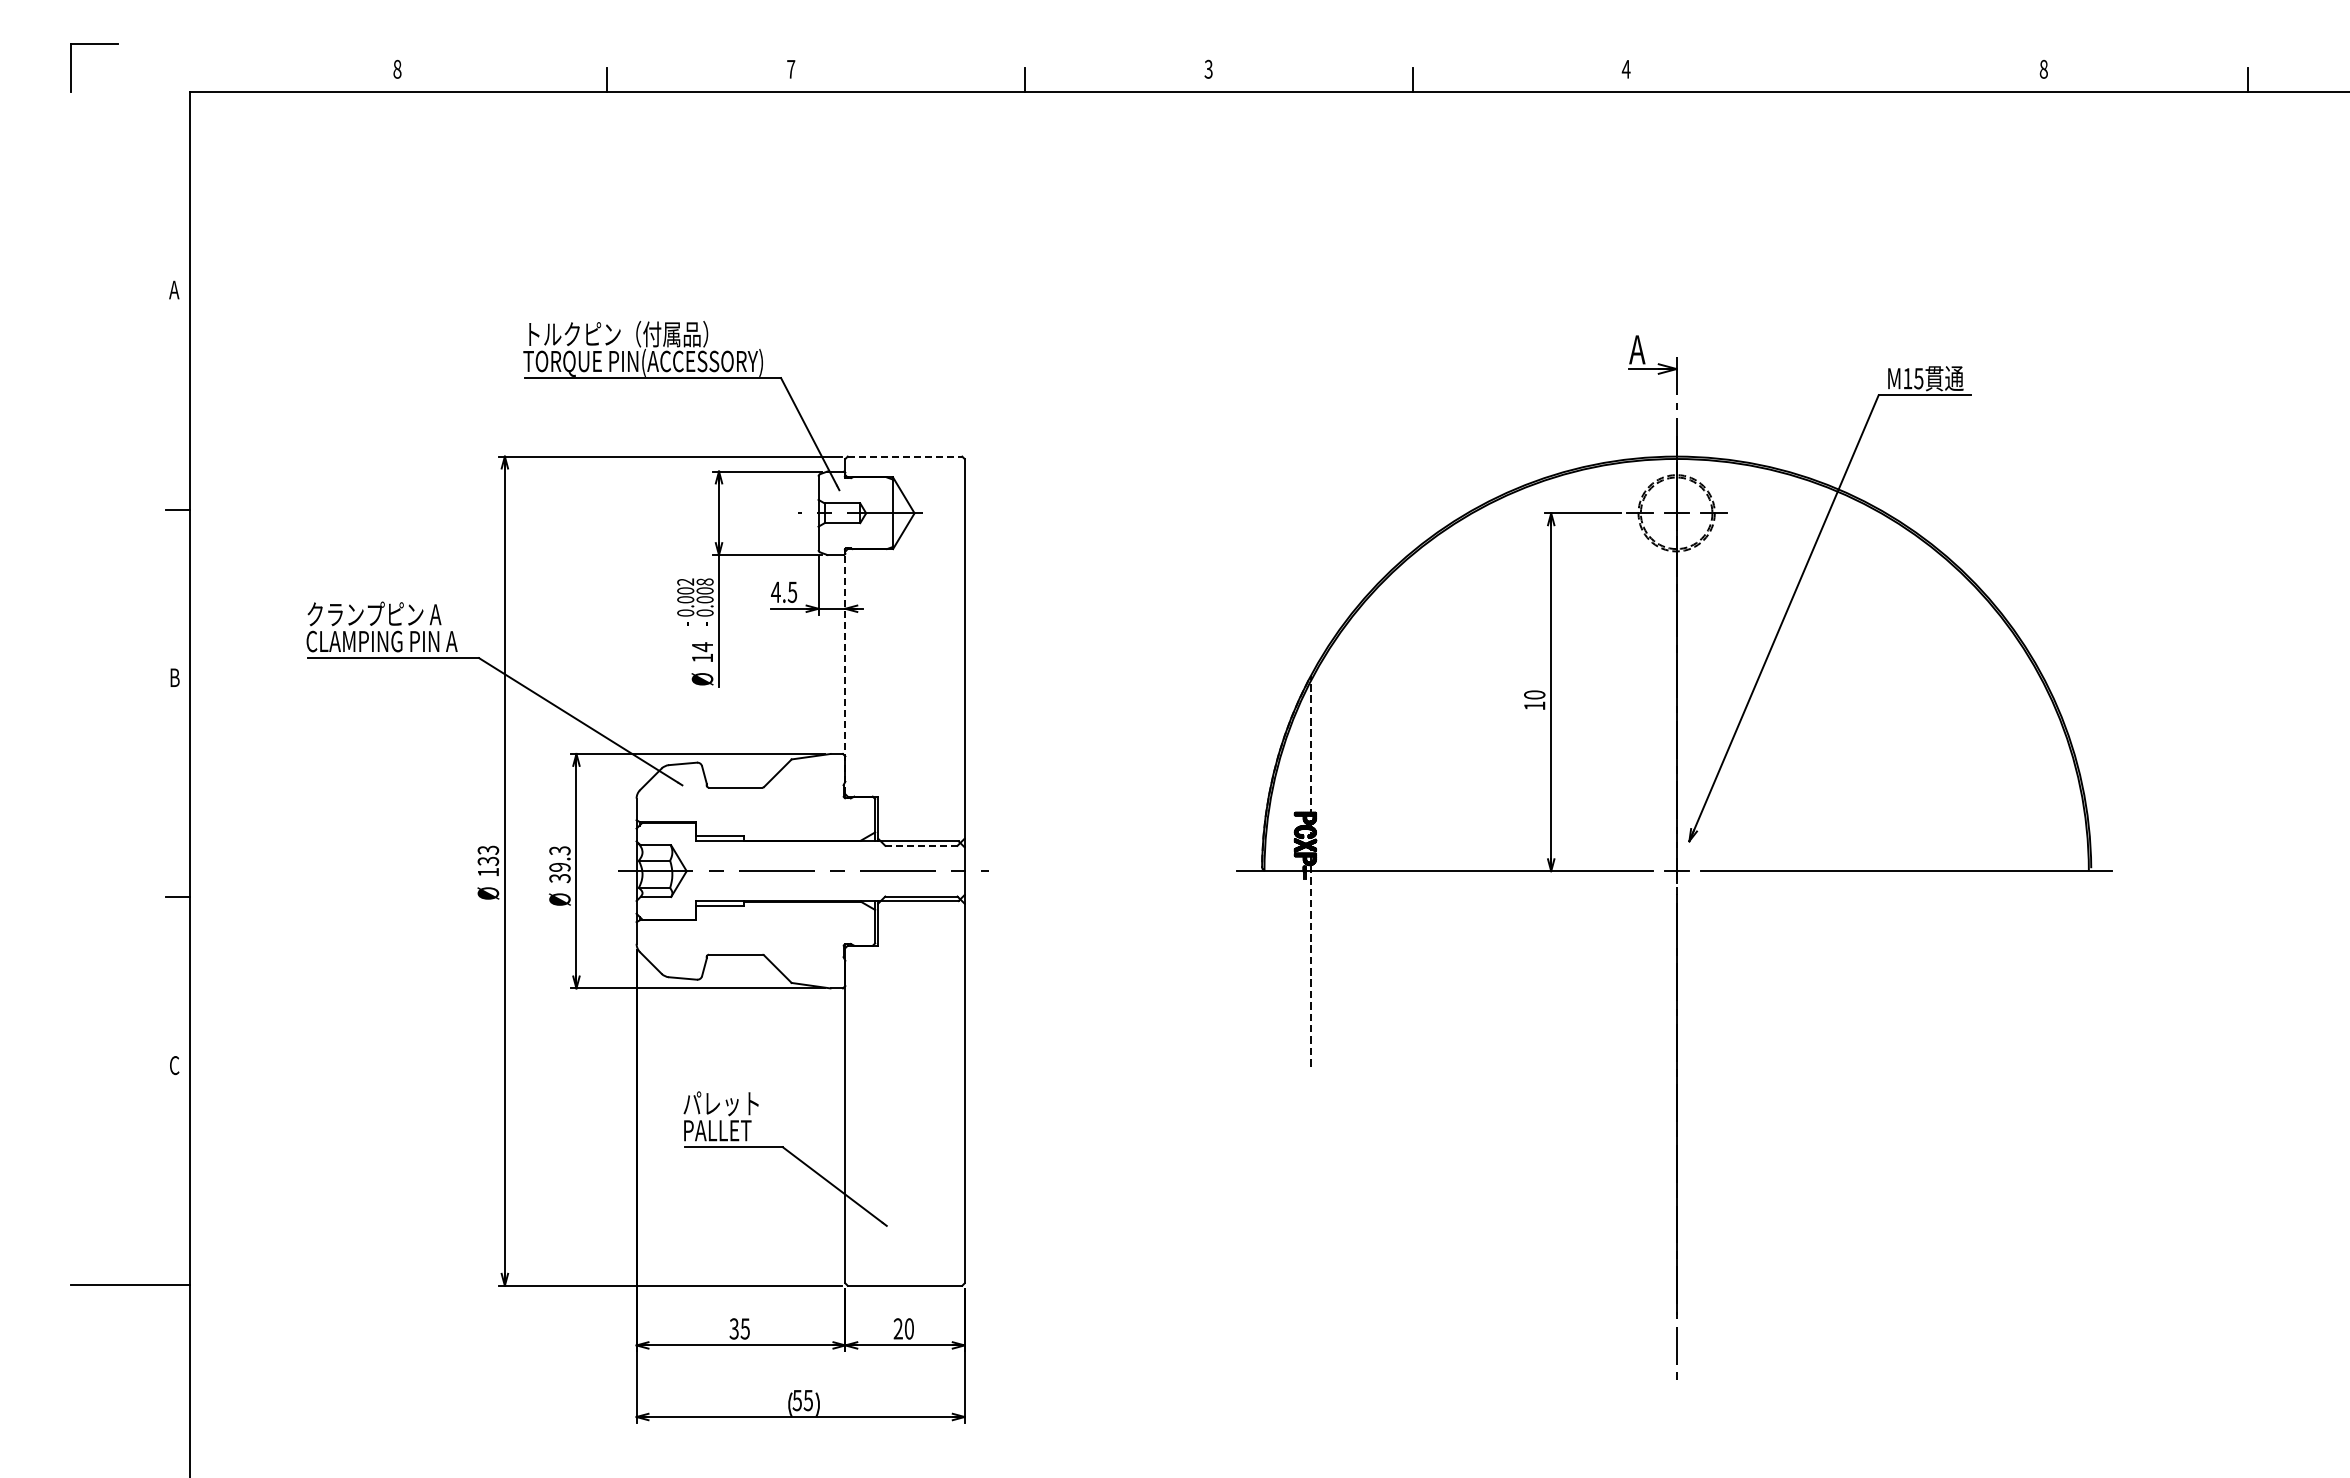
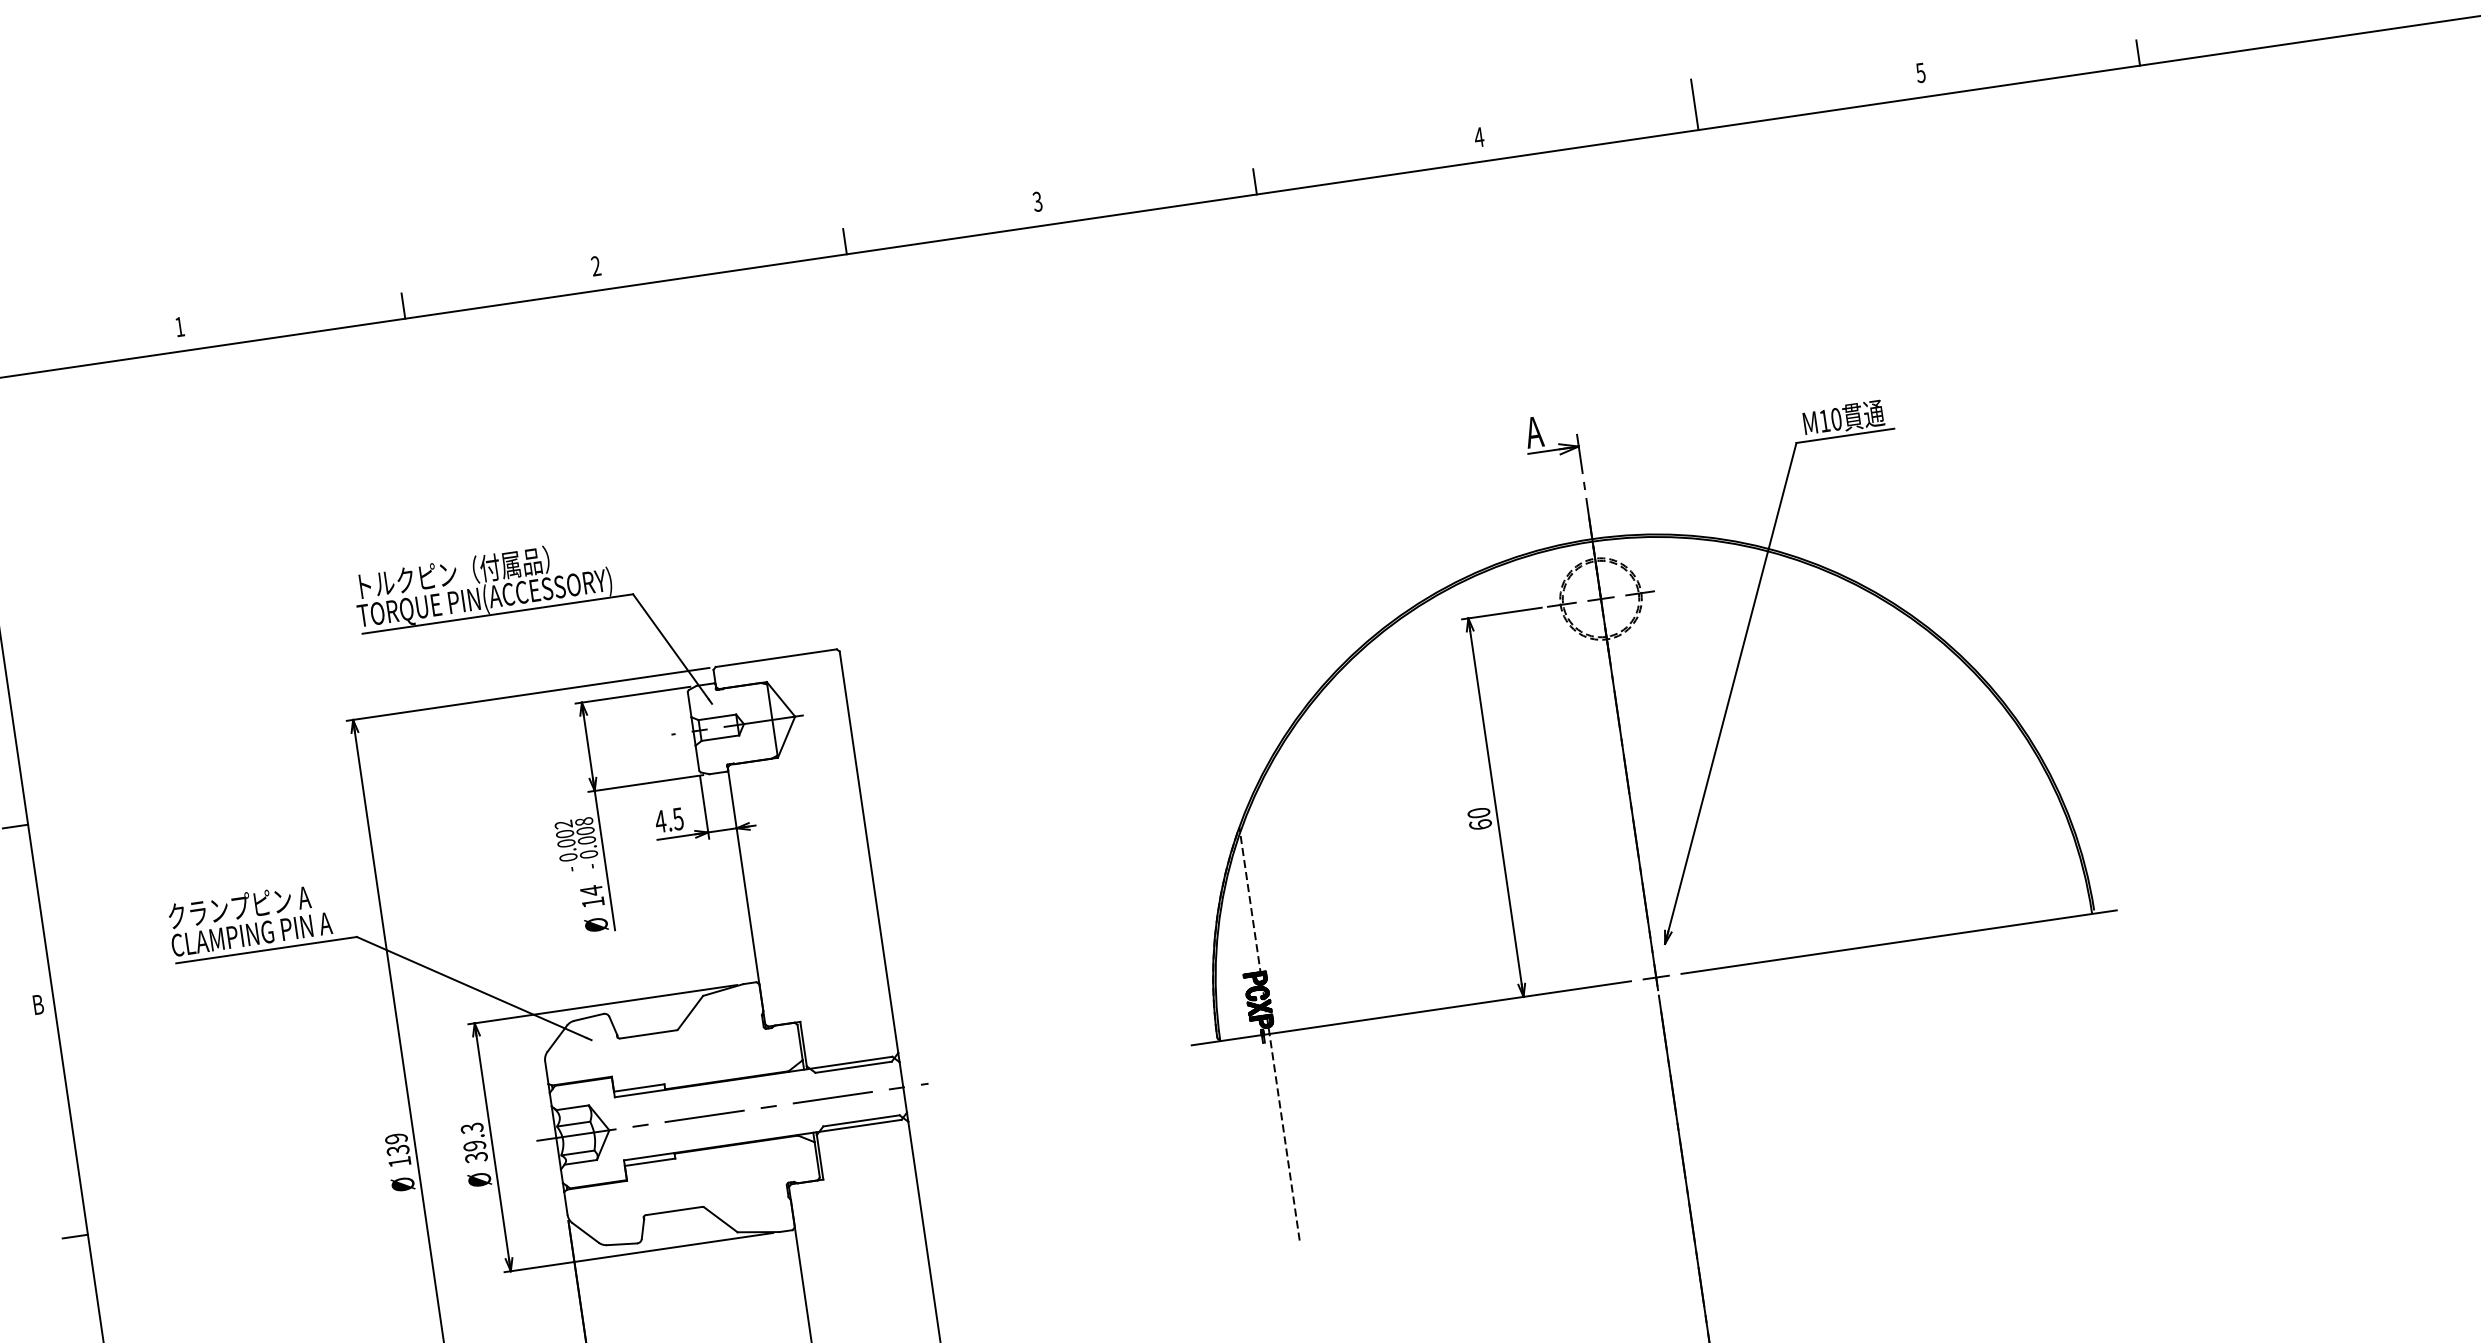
text: (397, 68) -> (179, 326), 8 -> 1
text: (791, 68) -> (596, 265), 7 -> 2
line: (1830, 68) -> (1695, 104), added
text: (2043, 68) -> (1920, 72), 8 -> 5
text: (1918, 378) -> (1835, 419), M15 -> M10
line: (905, 456) -> (776, 657), dashed -> solid
line: (845, 672) -> (746, 895), dashed -> solid
text: (1534, 705) -> (1480, 824), 10 -> 60
line: (920, 845) -> (852, 1067), dashed -> solid
text: (488, 849) -> (396, 1137), 133 -> 139

